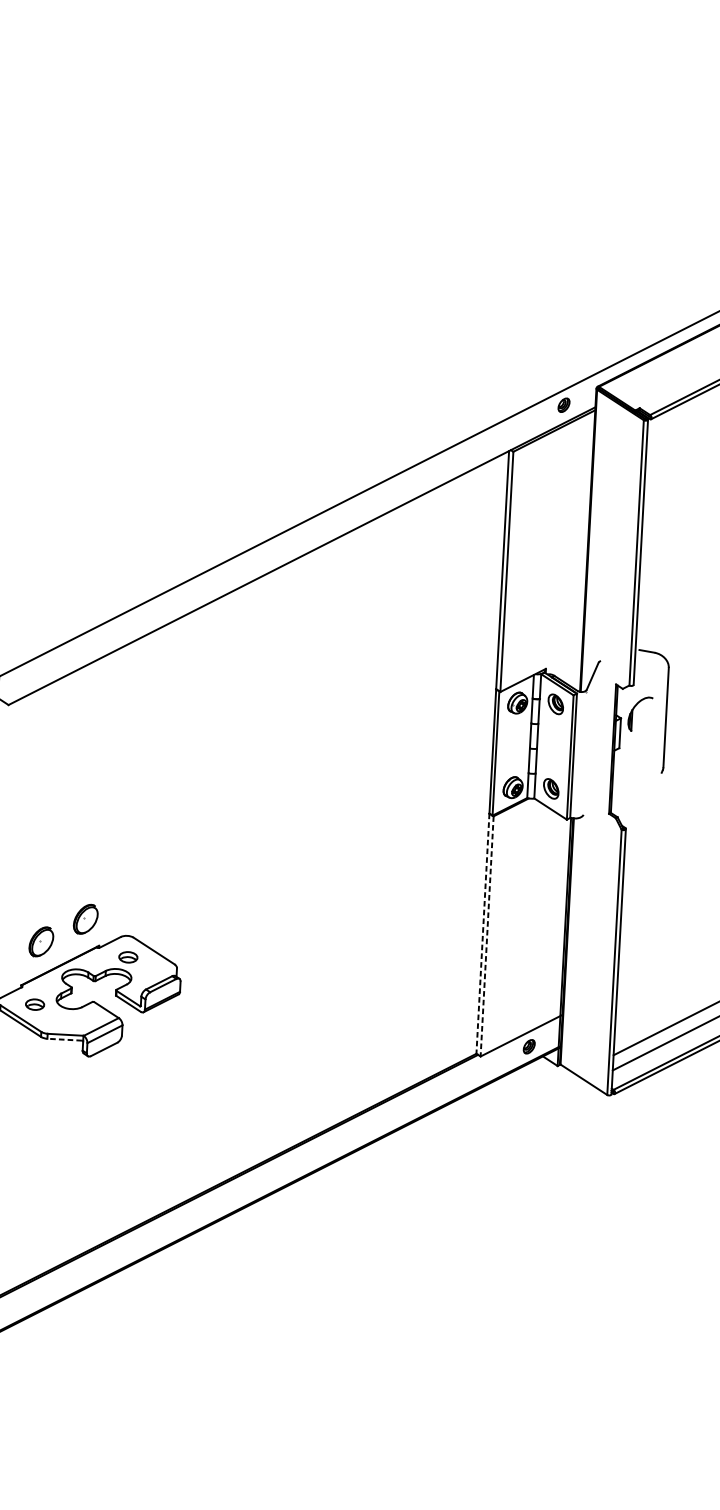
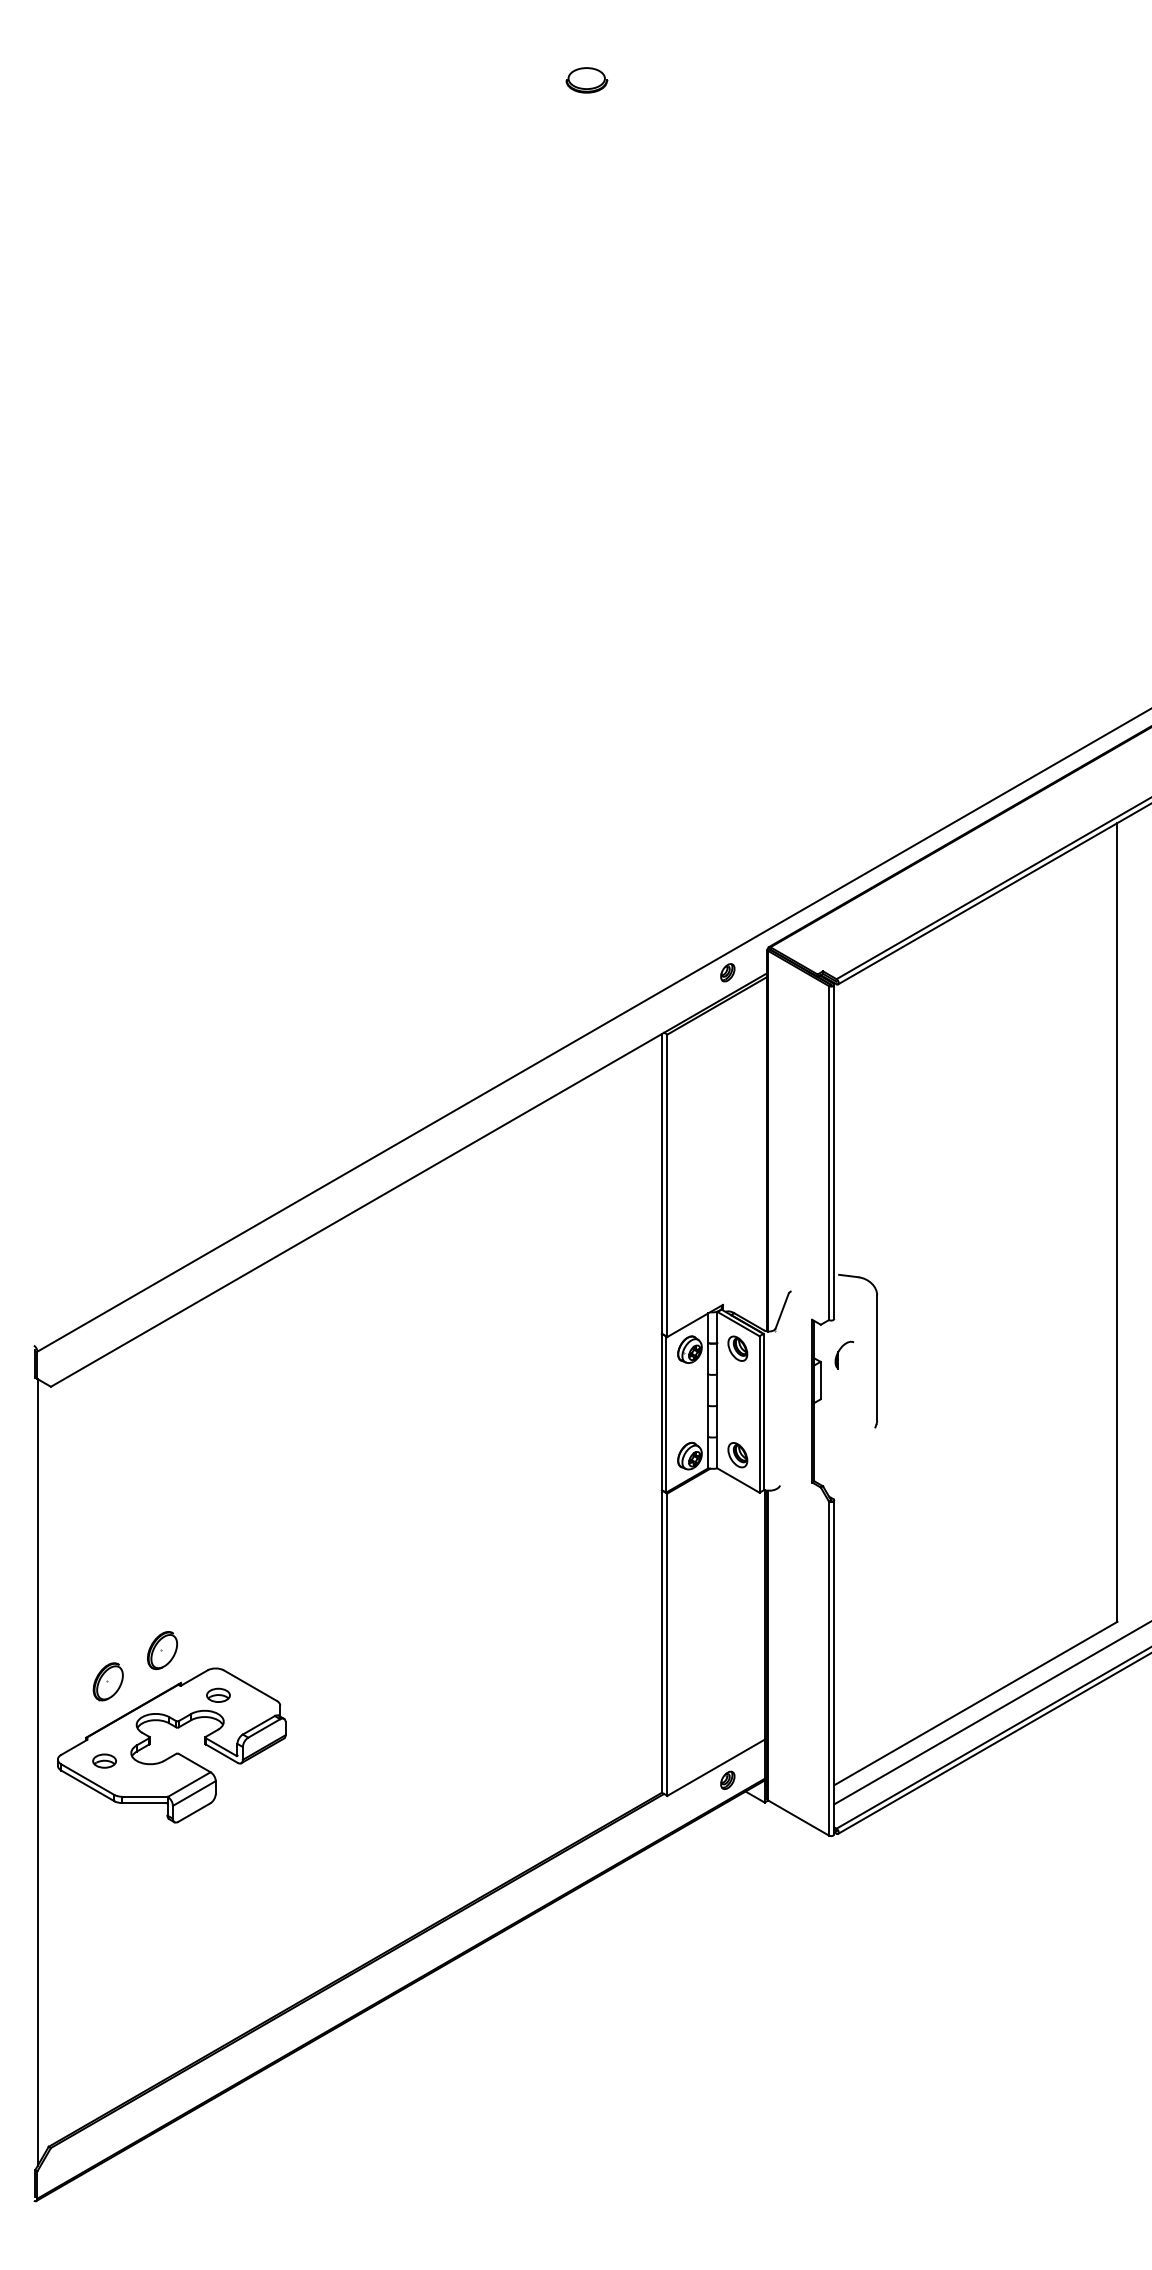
part: (640, 713) -> (844, 1354), size x0.62
line: (482, 934) -> (661, 1642), dashed -> solid
line: (487, 937) -> (667, 1645), dashed -> solid
line: (64, 1040) -> (144, 1803), dashed -> solid

